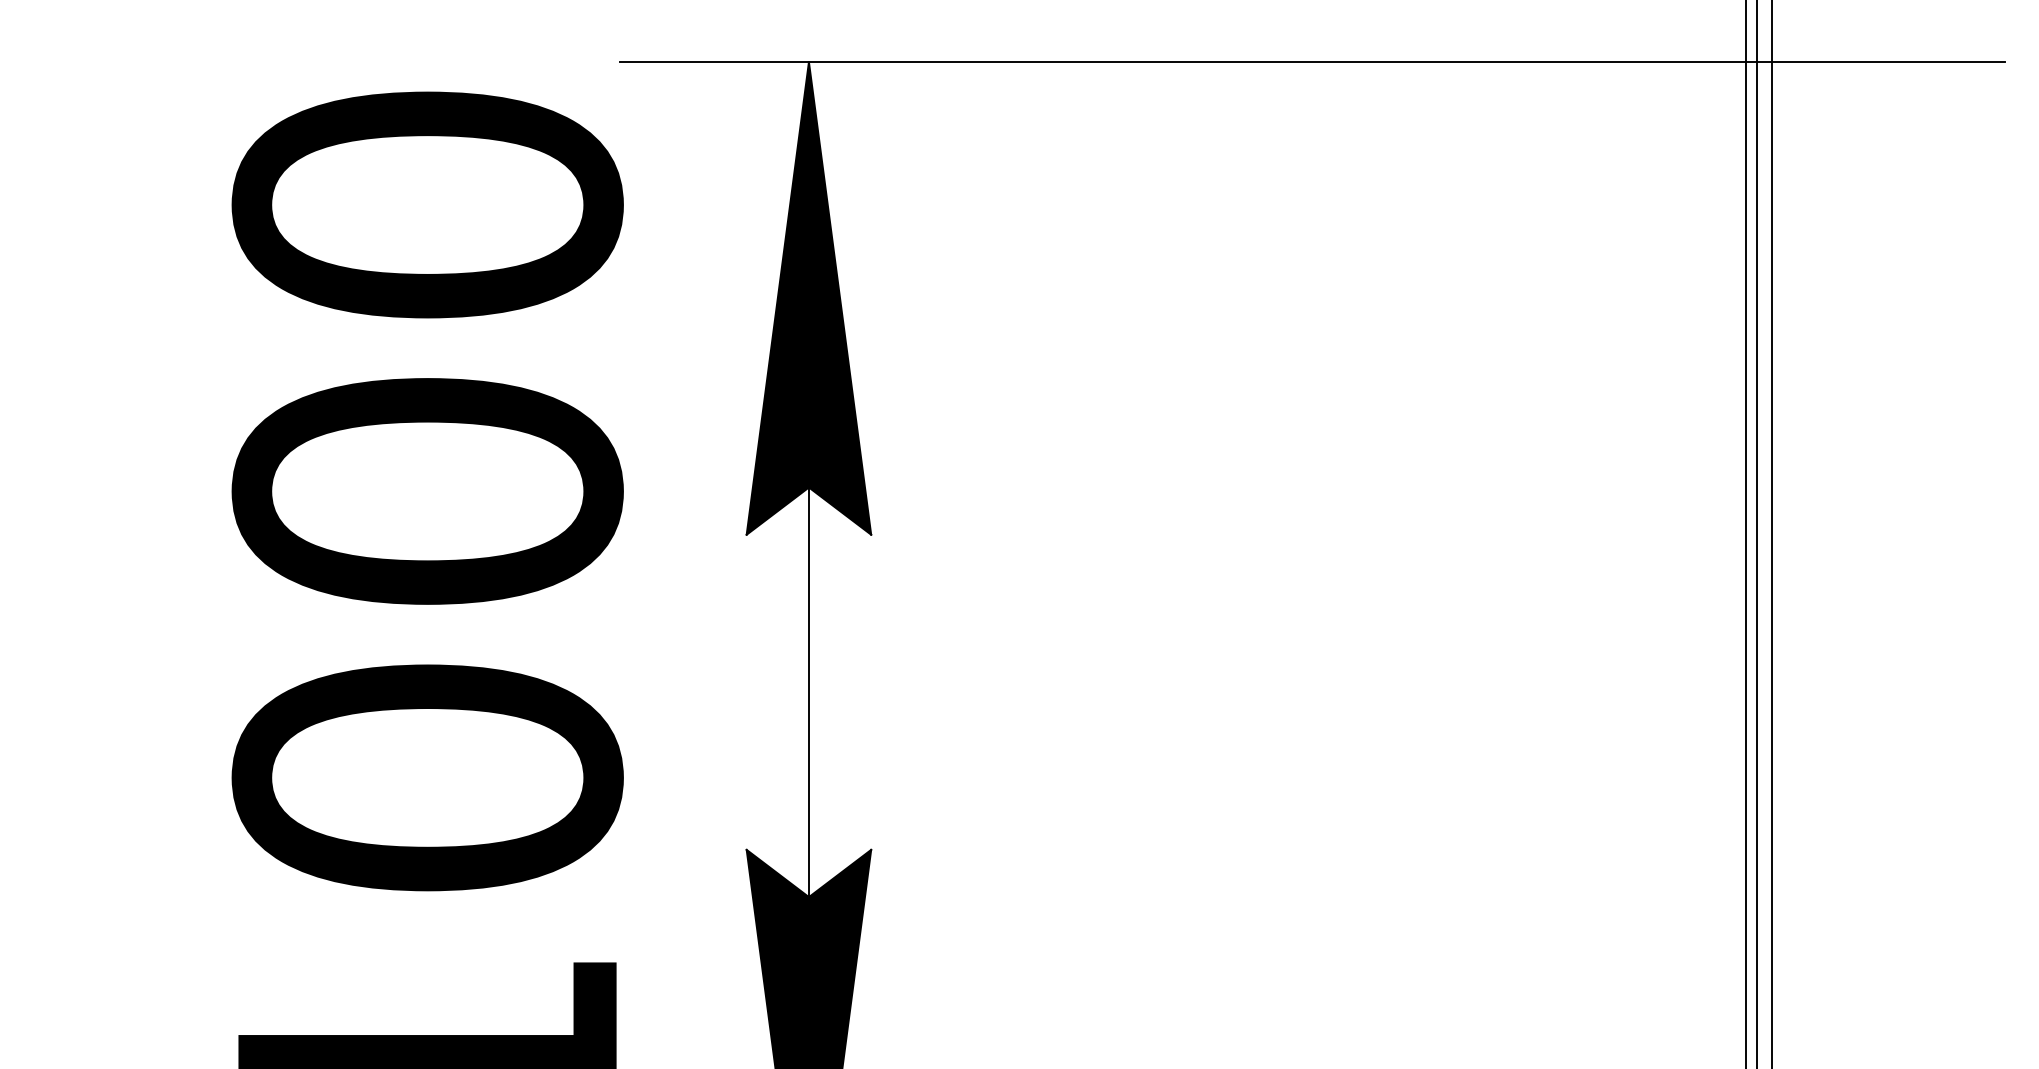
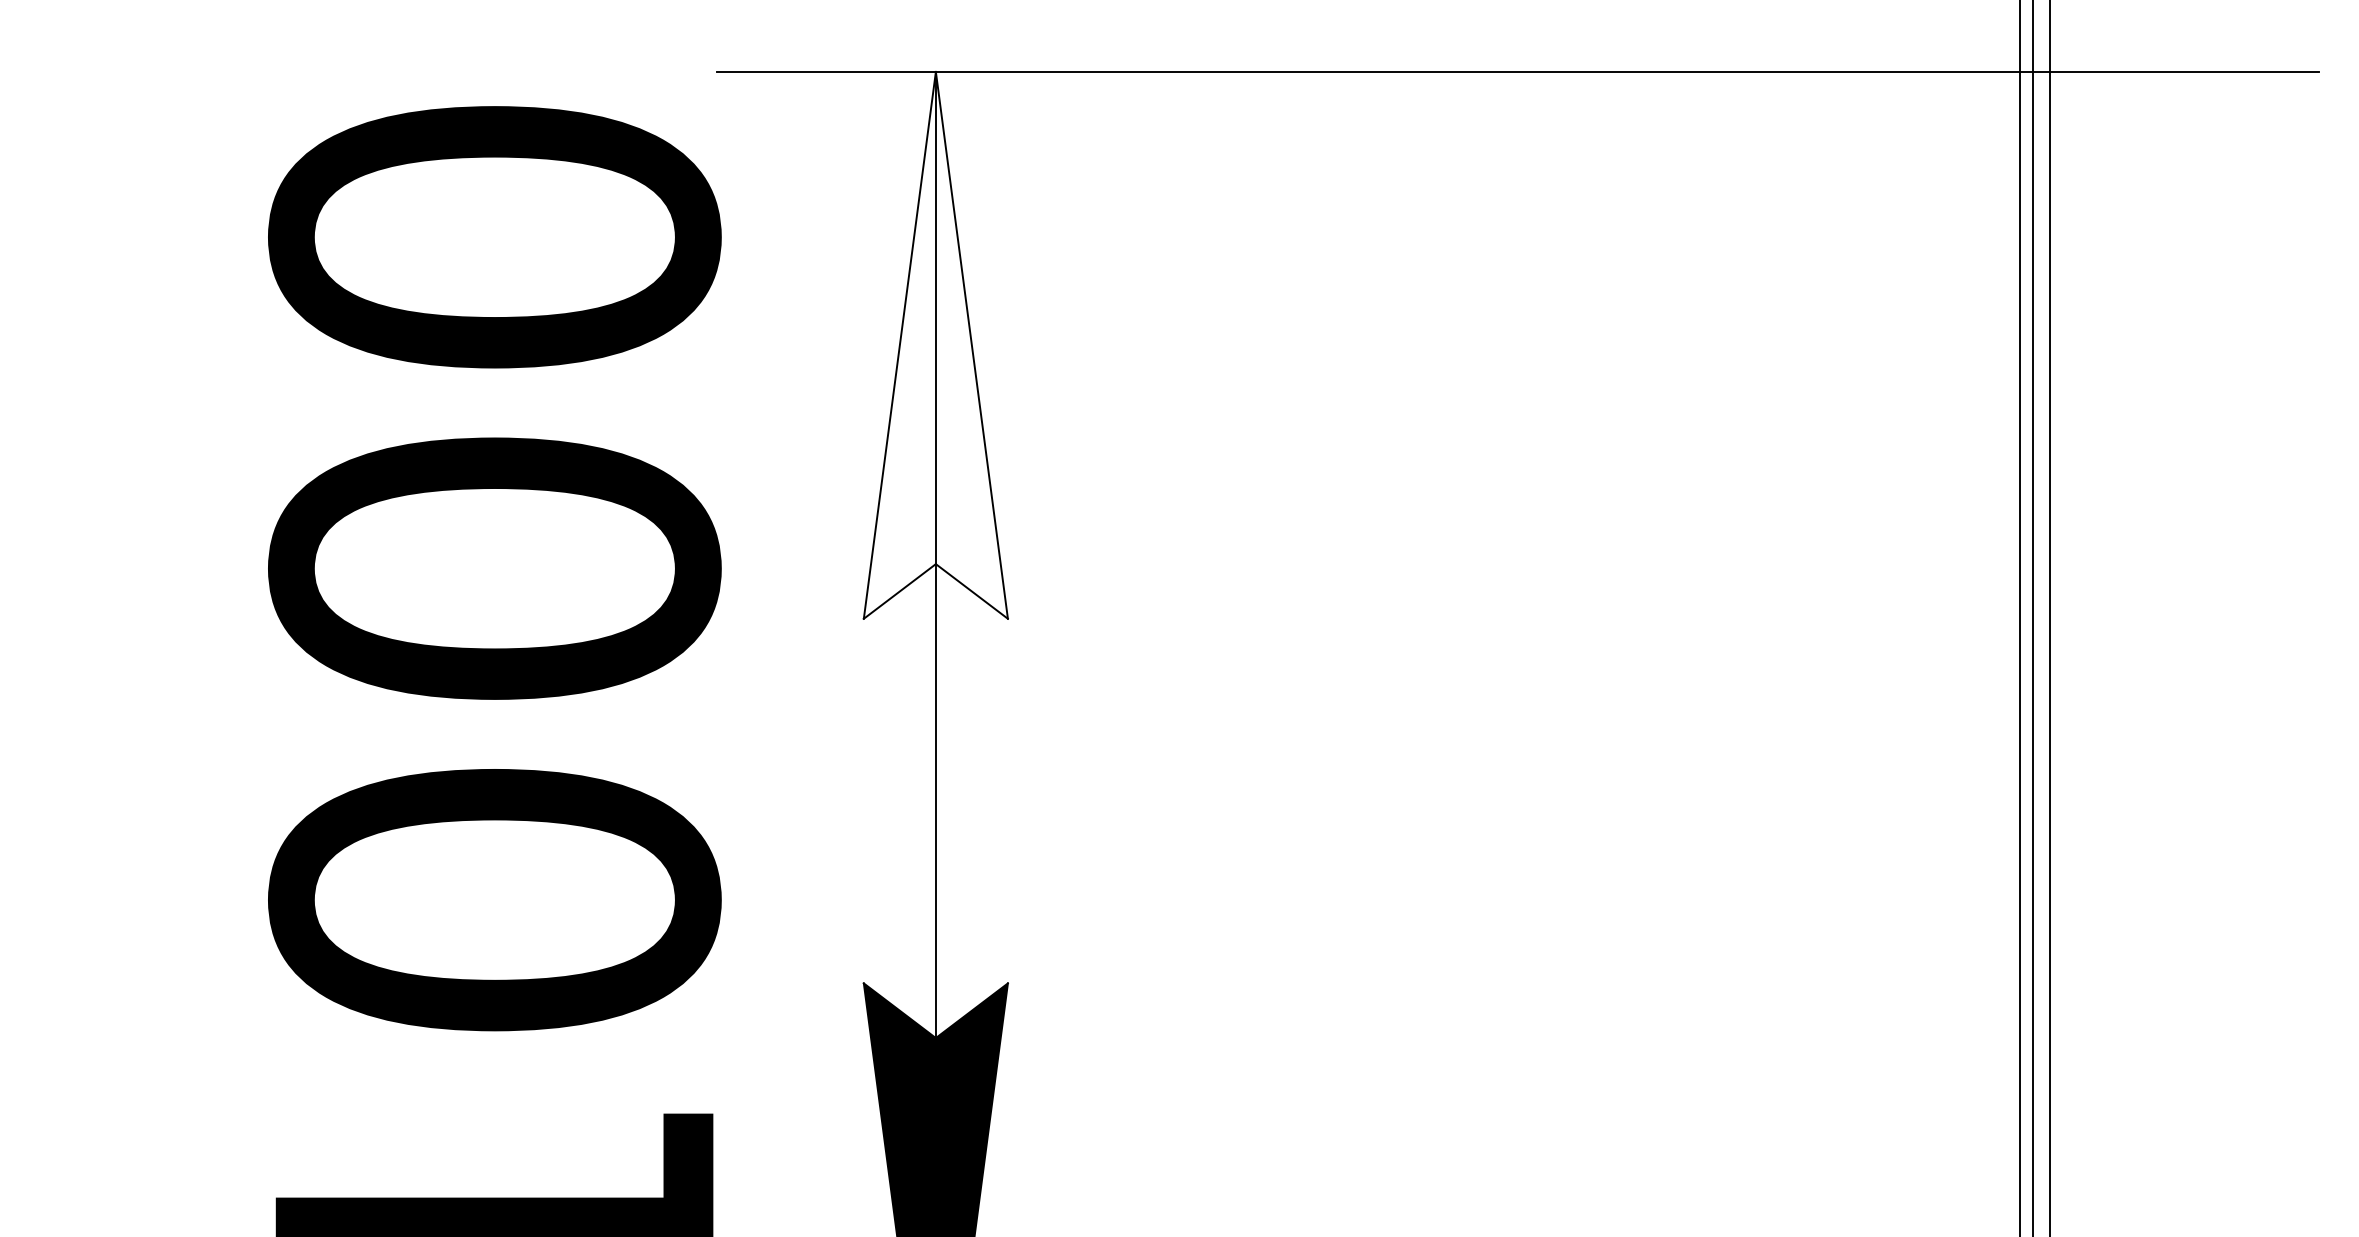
fill: (808, 297) -> (935, 344), removed

